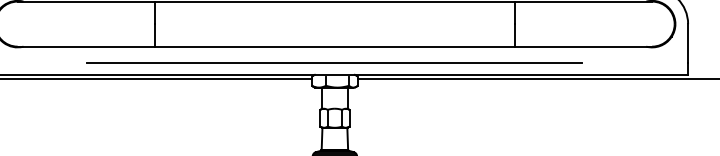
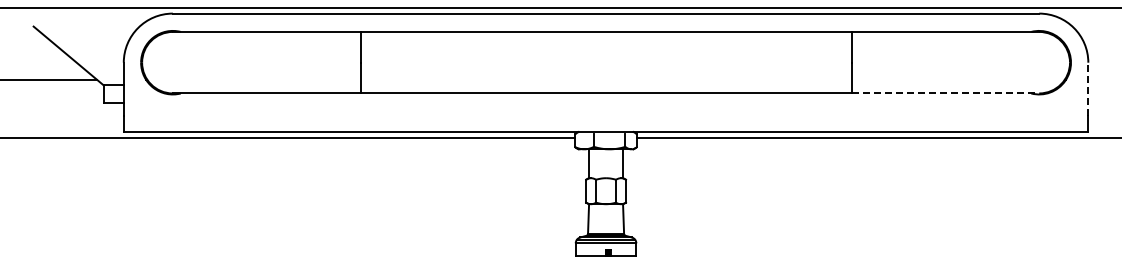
line: (688, 43) -> (1088, 89), solid -> dashed
line: (583, 46) -> (945, 93), solid -> dashed
line: (334, 62) -> (605, 115), removed

